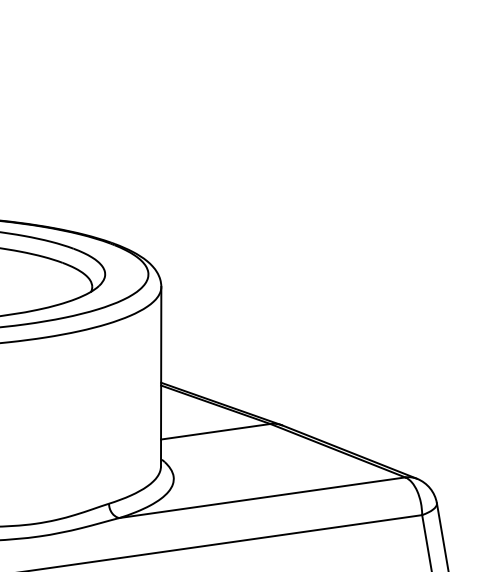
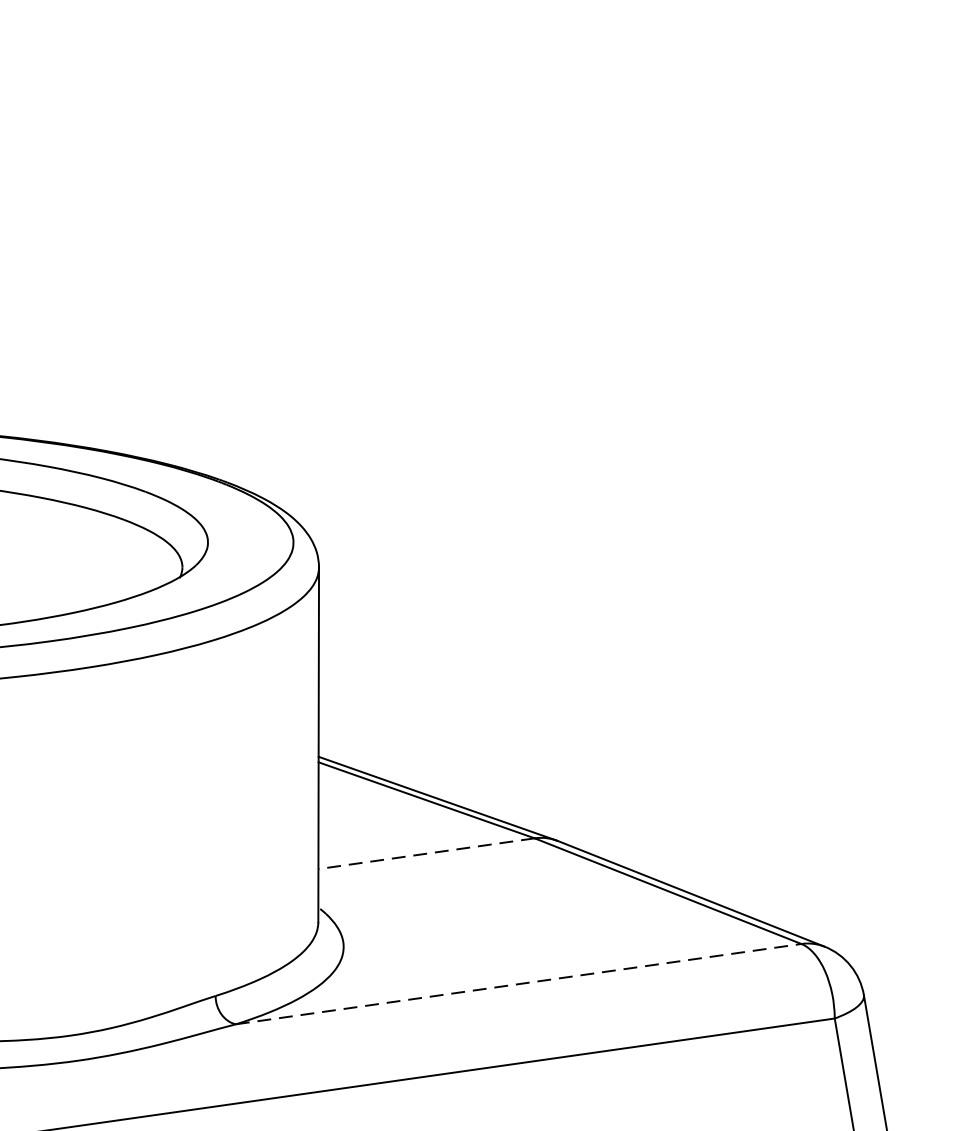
line: (215, 431) -> (426, 853), solid -> dashed
line: (262, 497) -> (519, 983), solid -> dashed

